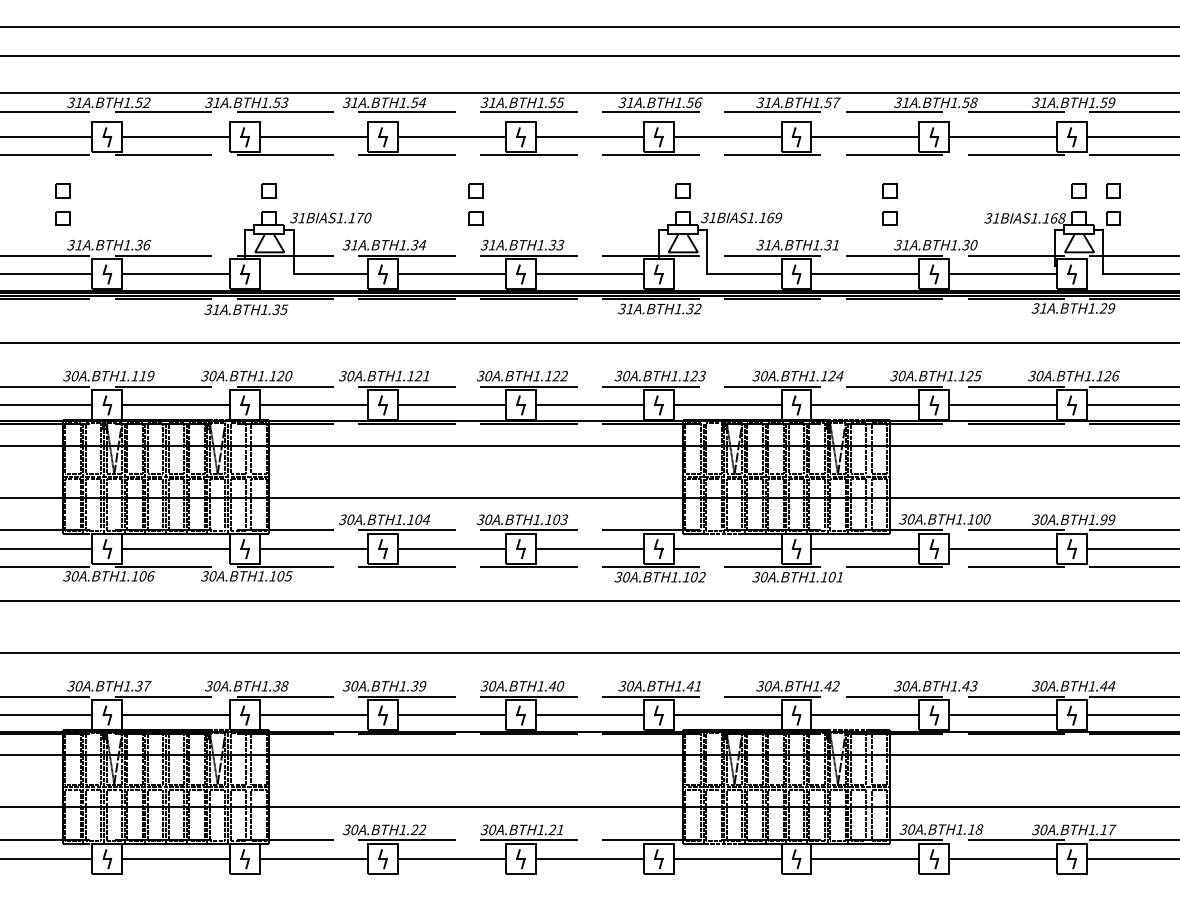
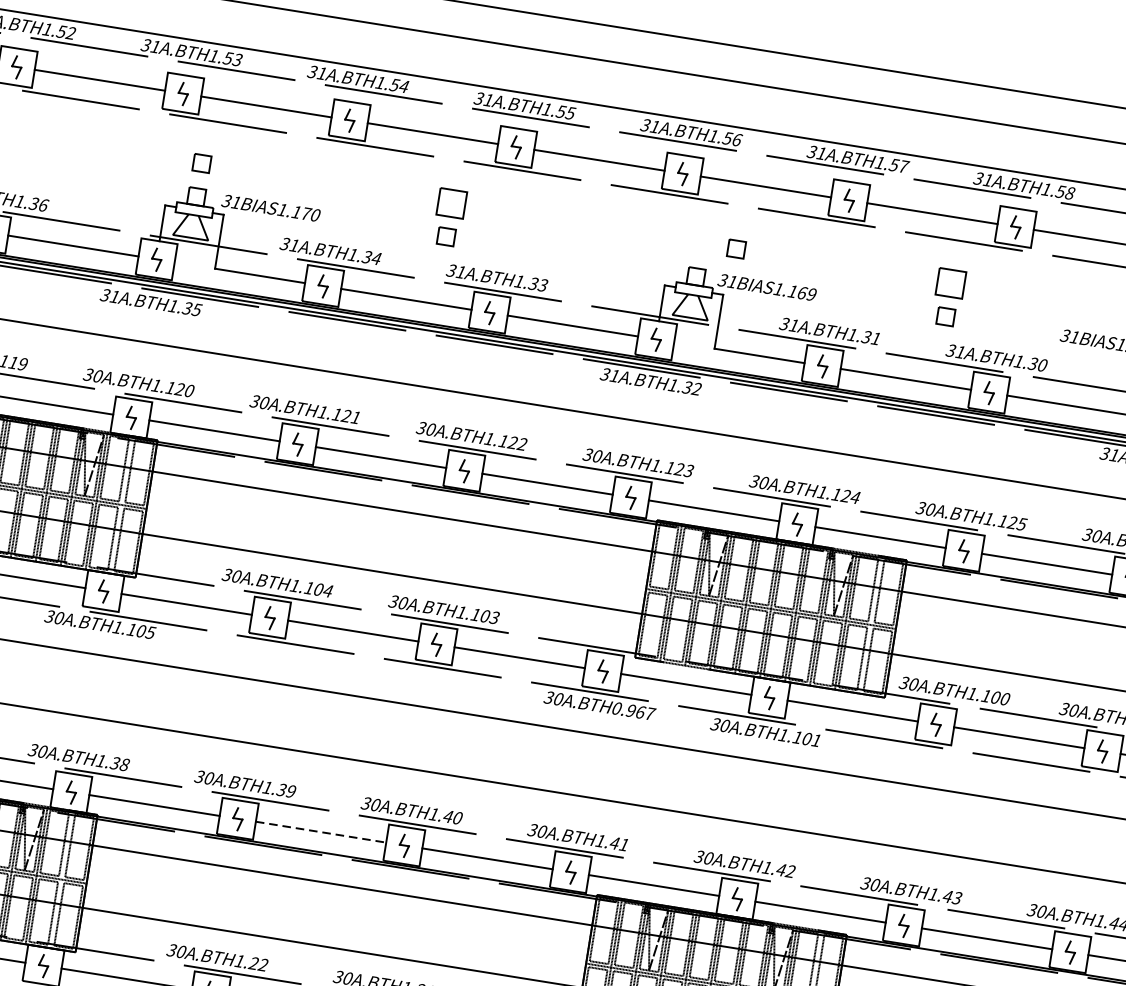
part: (475, 190) -> (451, 202), size x1.6
part: (682, 190) -> (736, 248), moved
part: (889, 190) -> (951, 282), size x1.6
text: (688, 577) -> (633, 711), 1.102 -> 0.967
line: (451, 715) -> (320, 832), solid -> dashed

